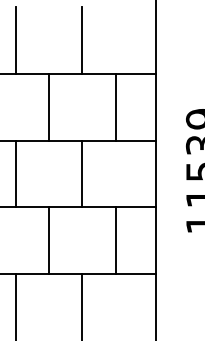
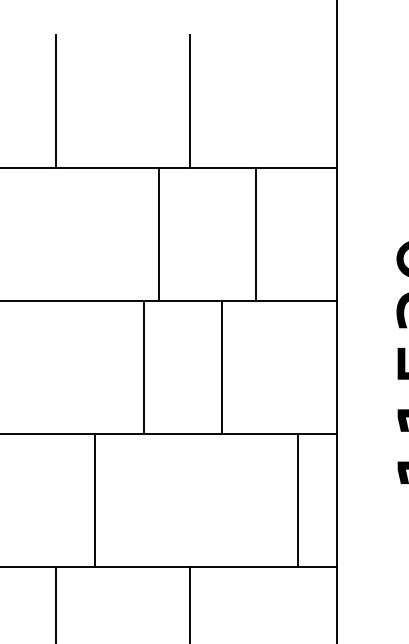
line: (48, 107) -> (158, 234), moved
line: (15, 173) -> (144, 366), moved
line: (82, 173) -> (222, 366), moved
line: (48, 240) -> (94, 500), moved
line: (115, 240) -> (297, 500), moved

